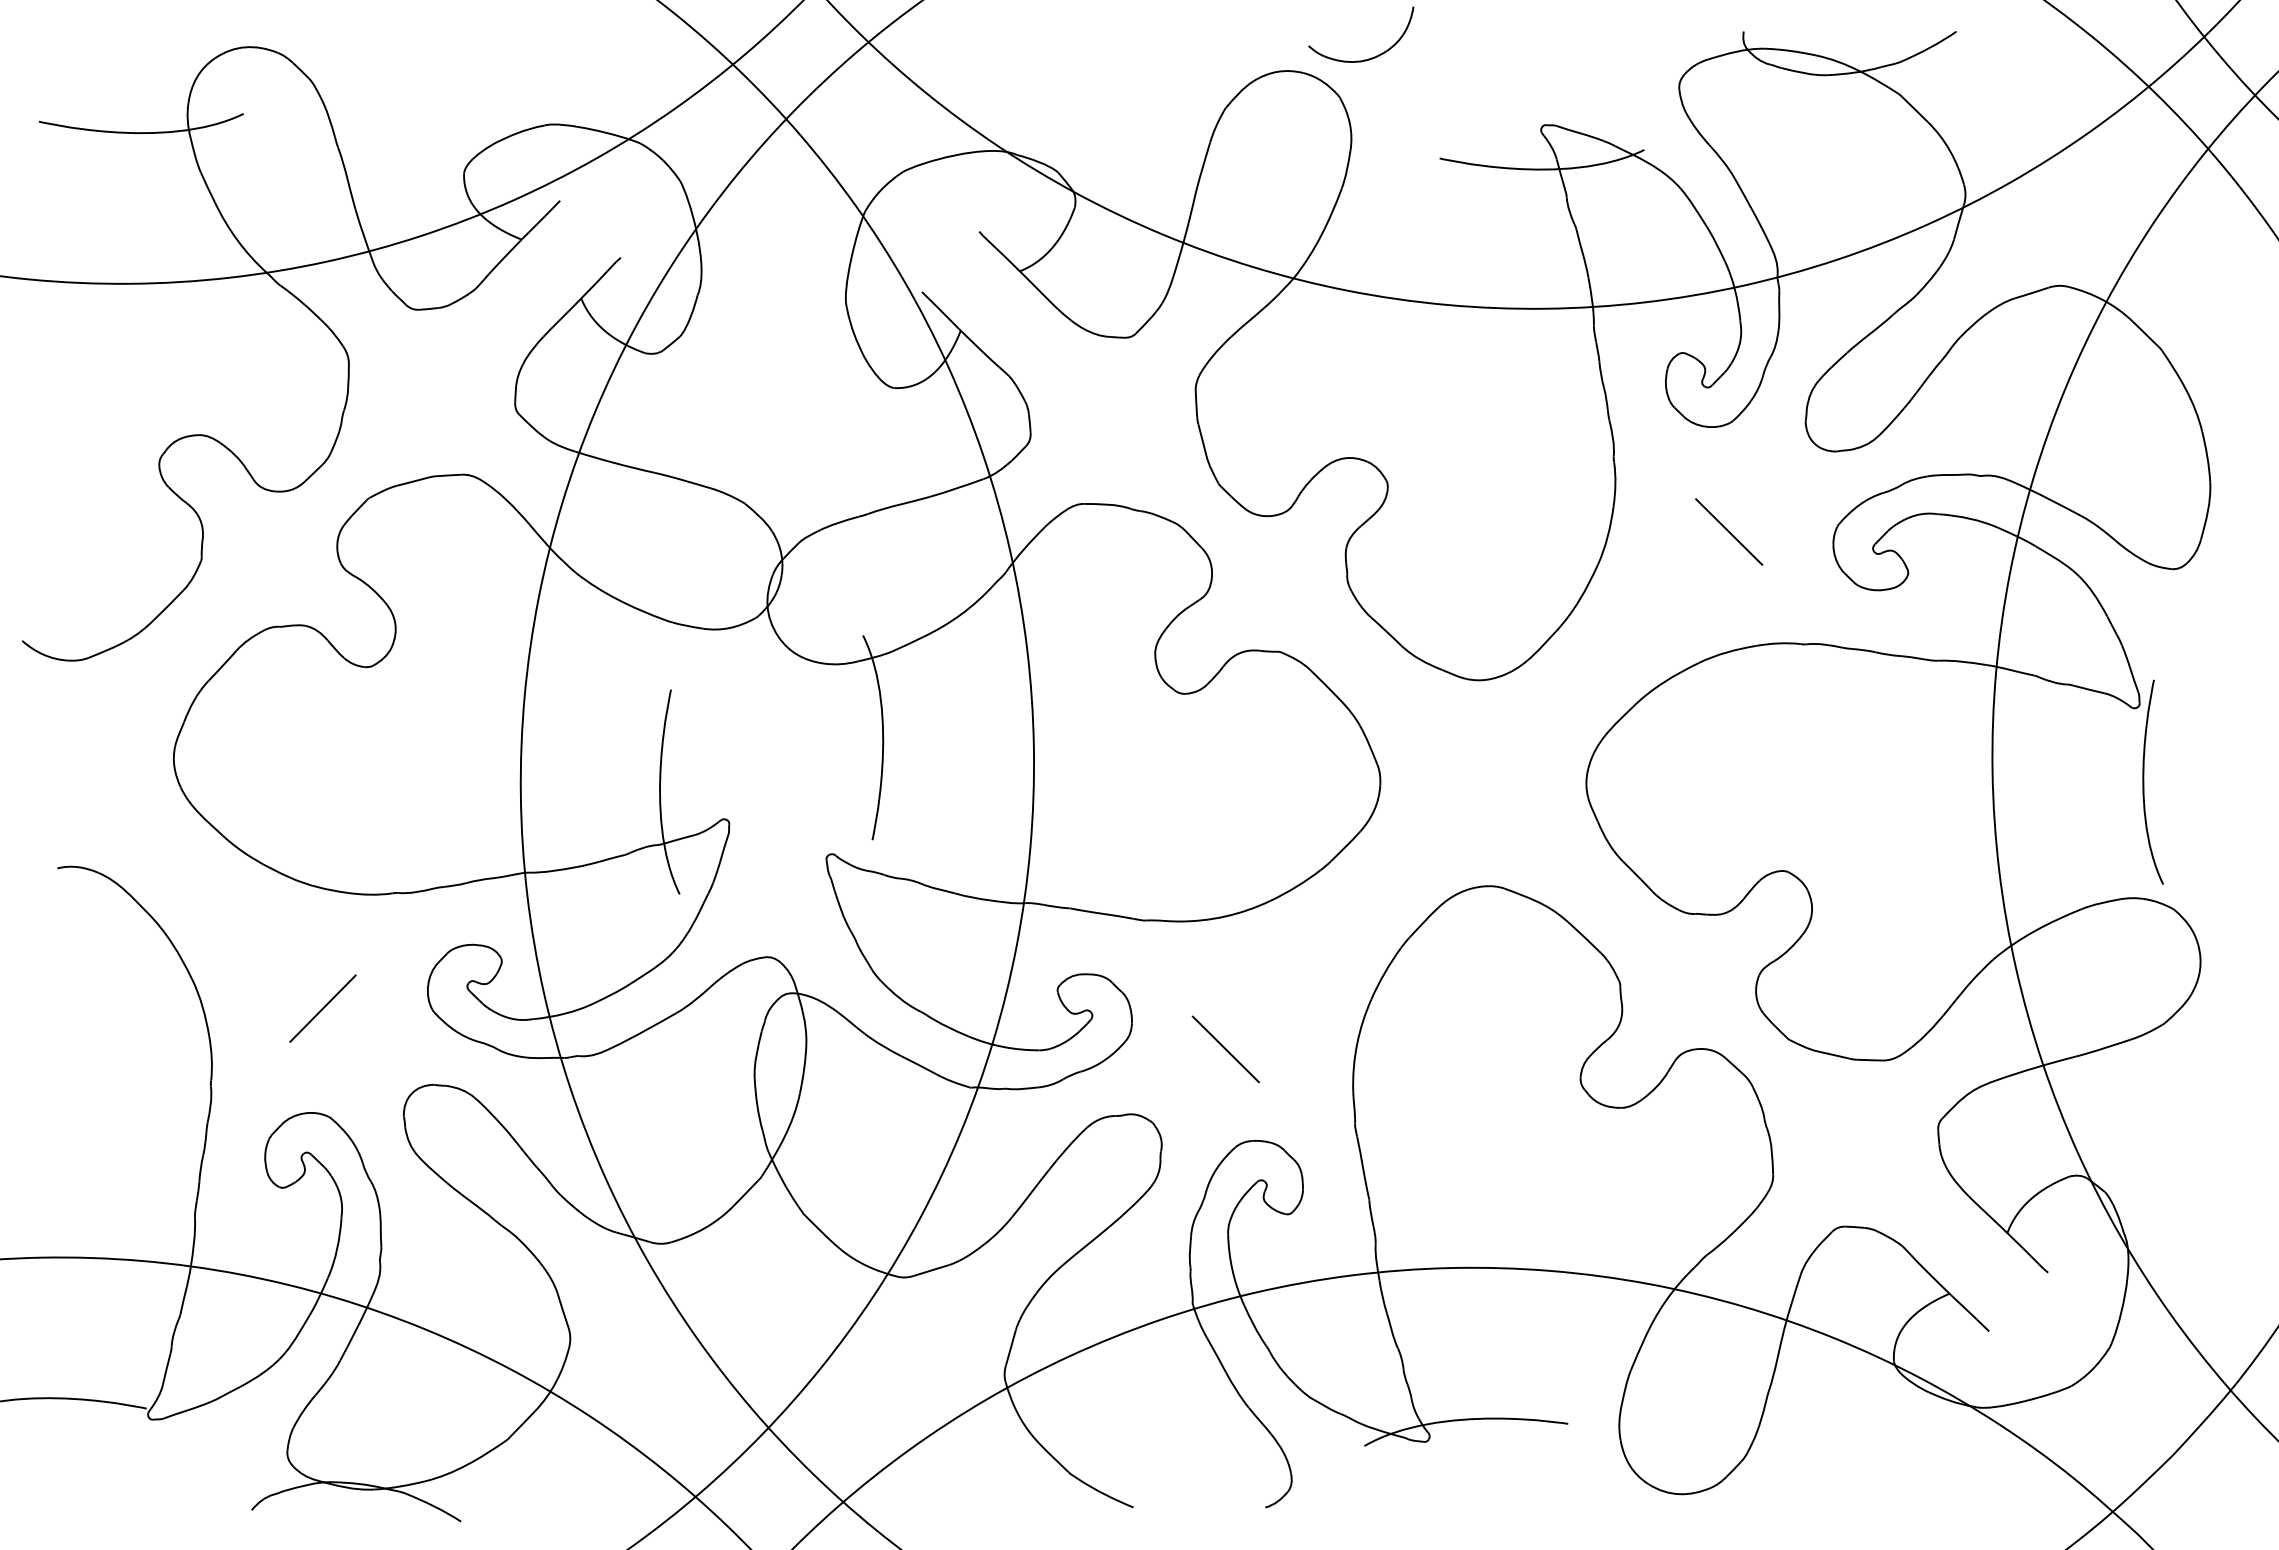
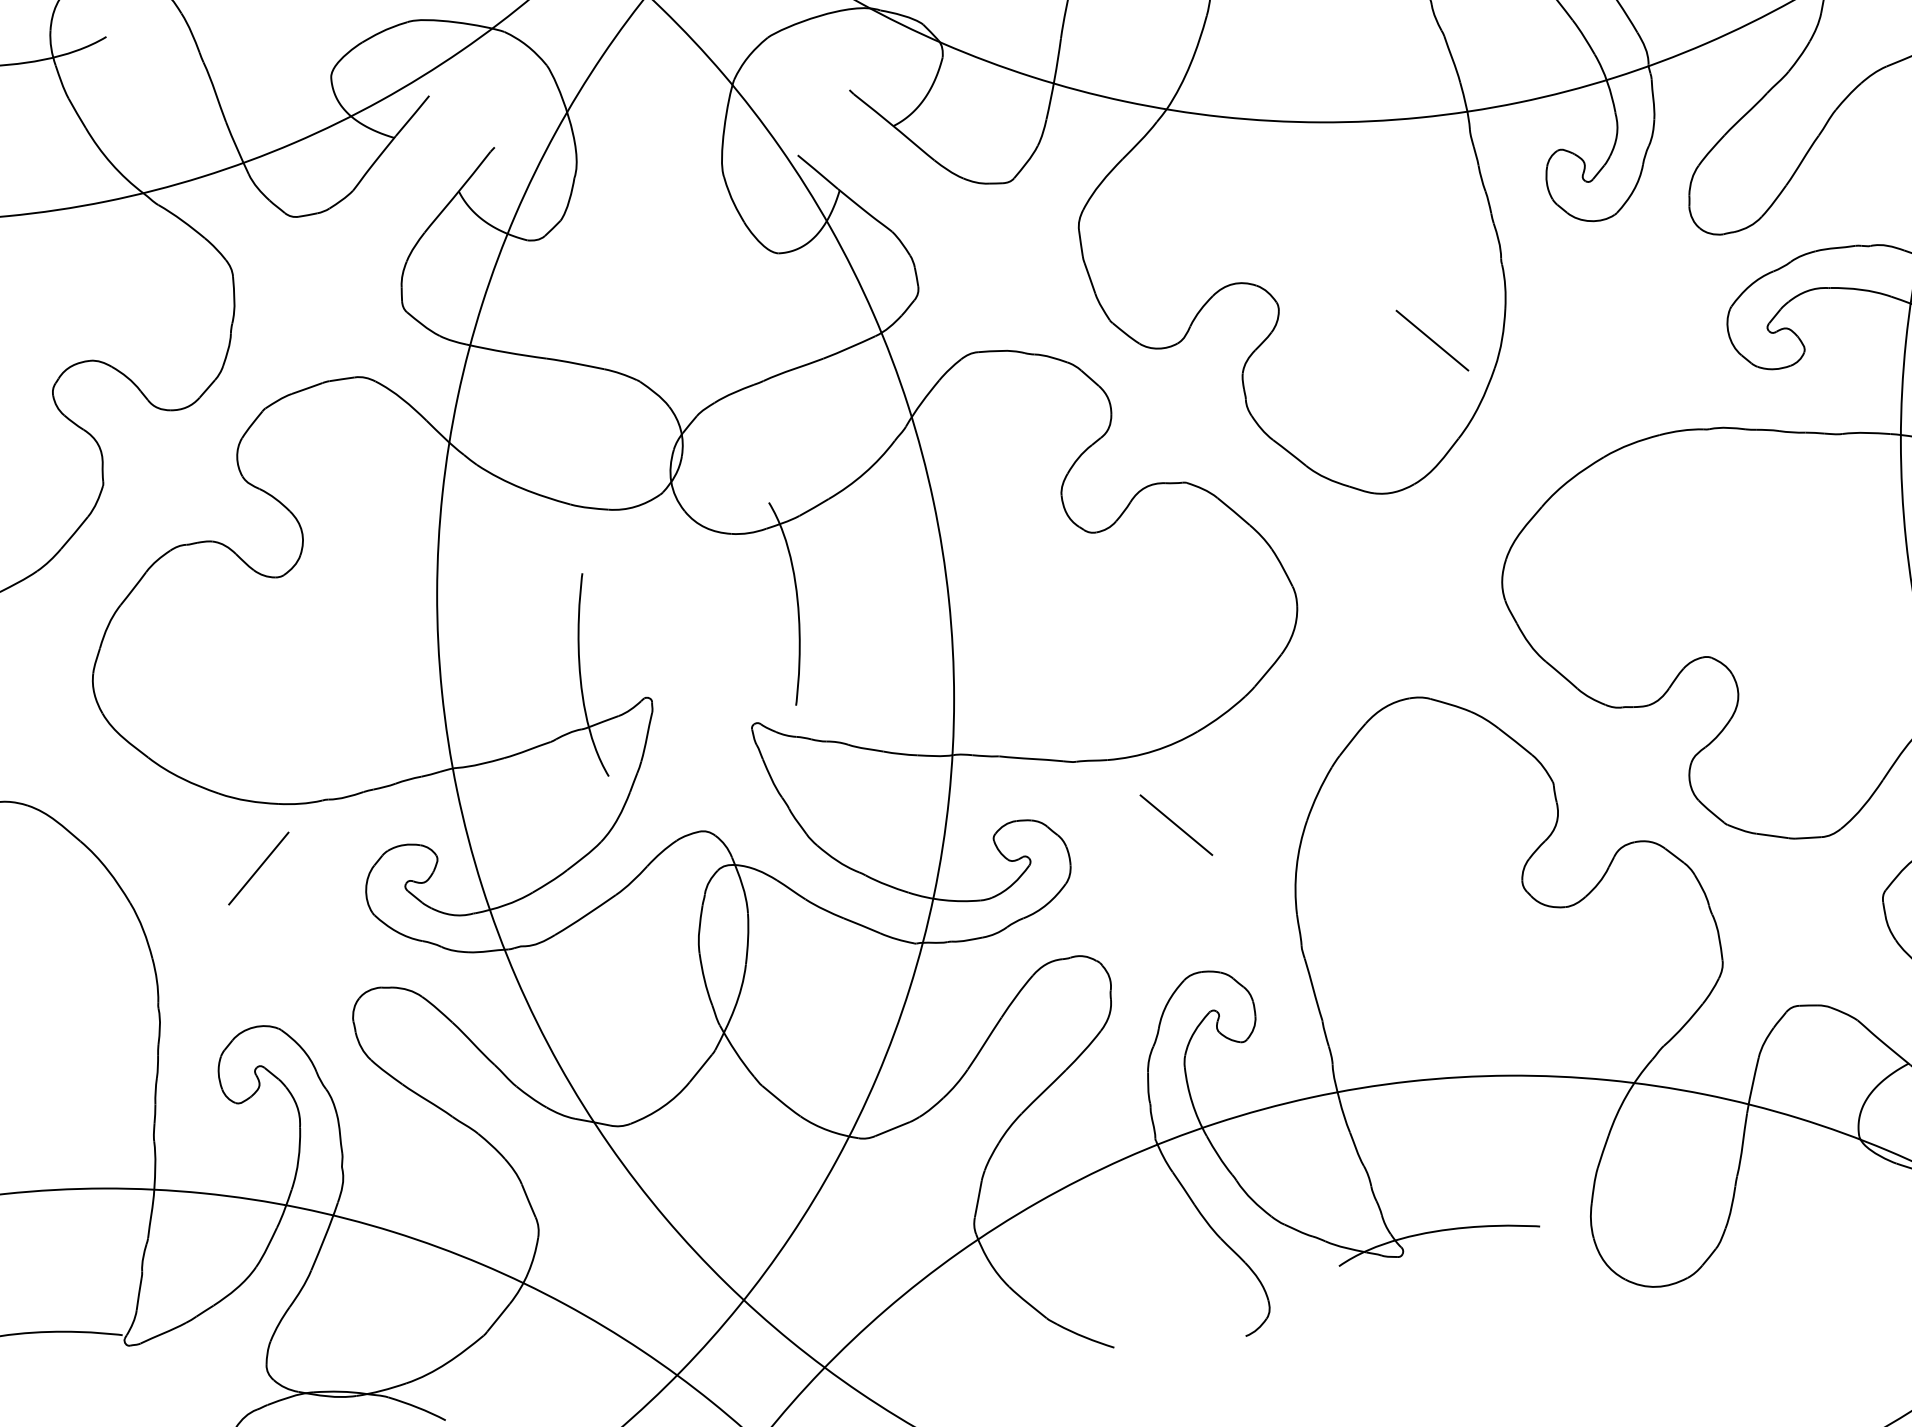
line: (1729, 531) -> (1432, 340), moved
line: (322, 1008) -> (258, 868), moved
line: (1225, 1049) -> (1176, 825), moved

